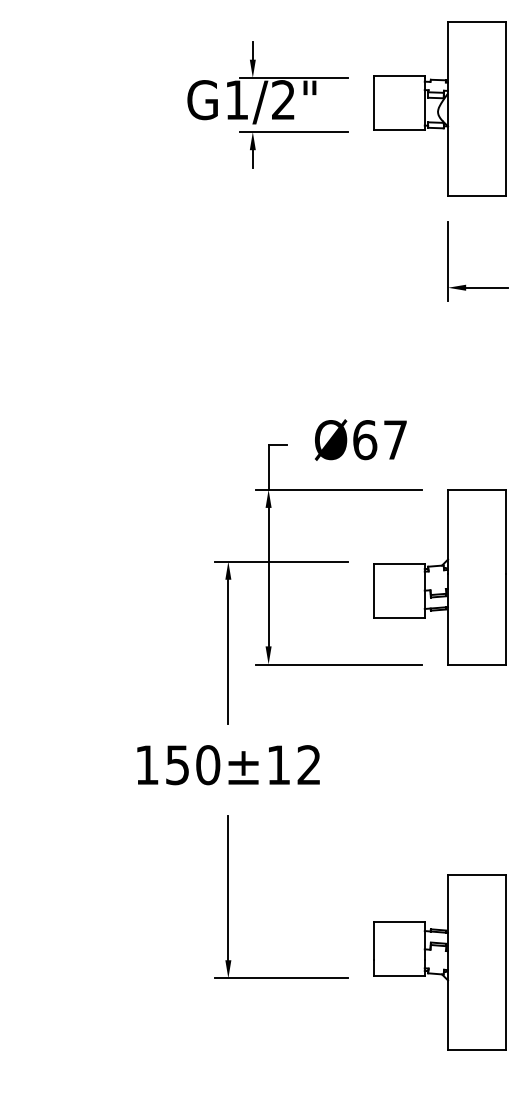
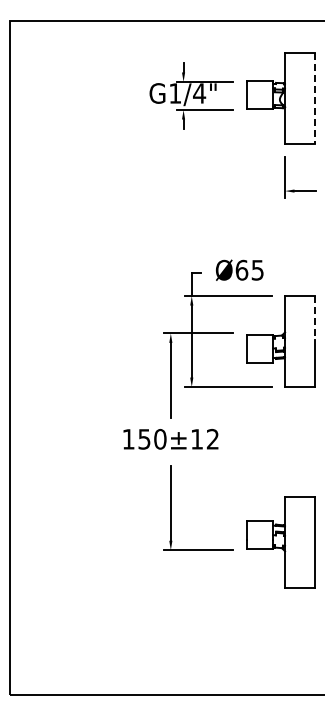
text: (283, 100) -> (199, 93), G1/2" -> G1/4"
line: (506, 109) -> (315, 98), solid -> dashed
text: (394, 440) -> (257, 270), Ø67 -> Ø65
line: (506, 532) -> (315, 318), solid -> dashed

